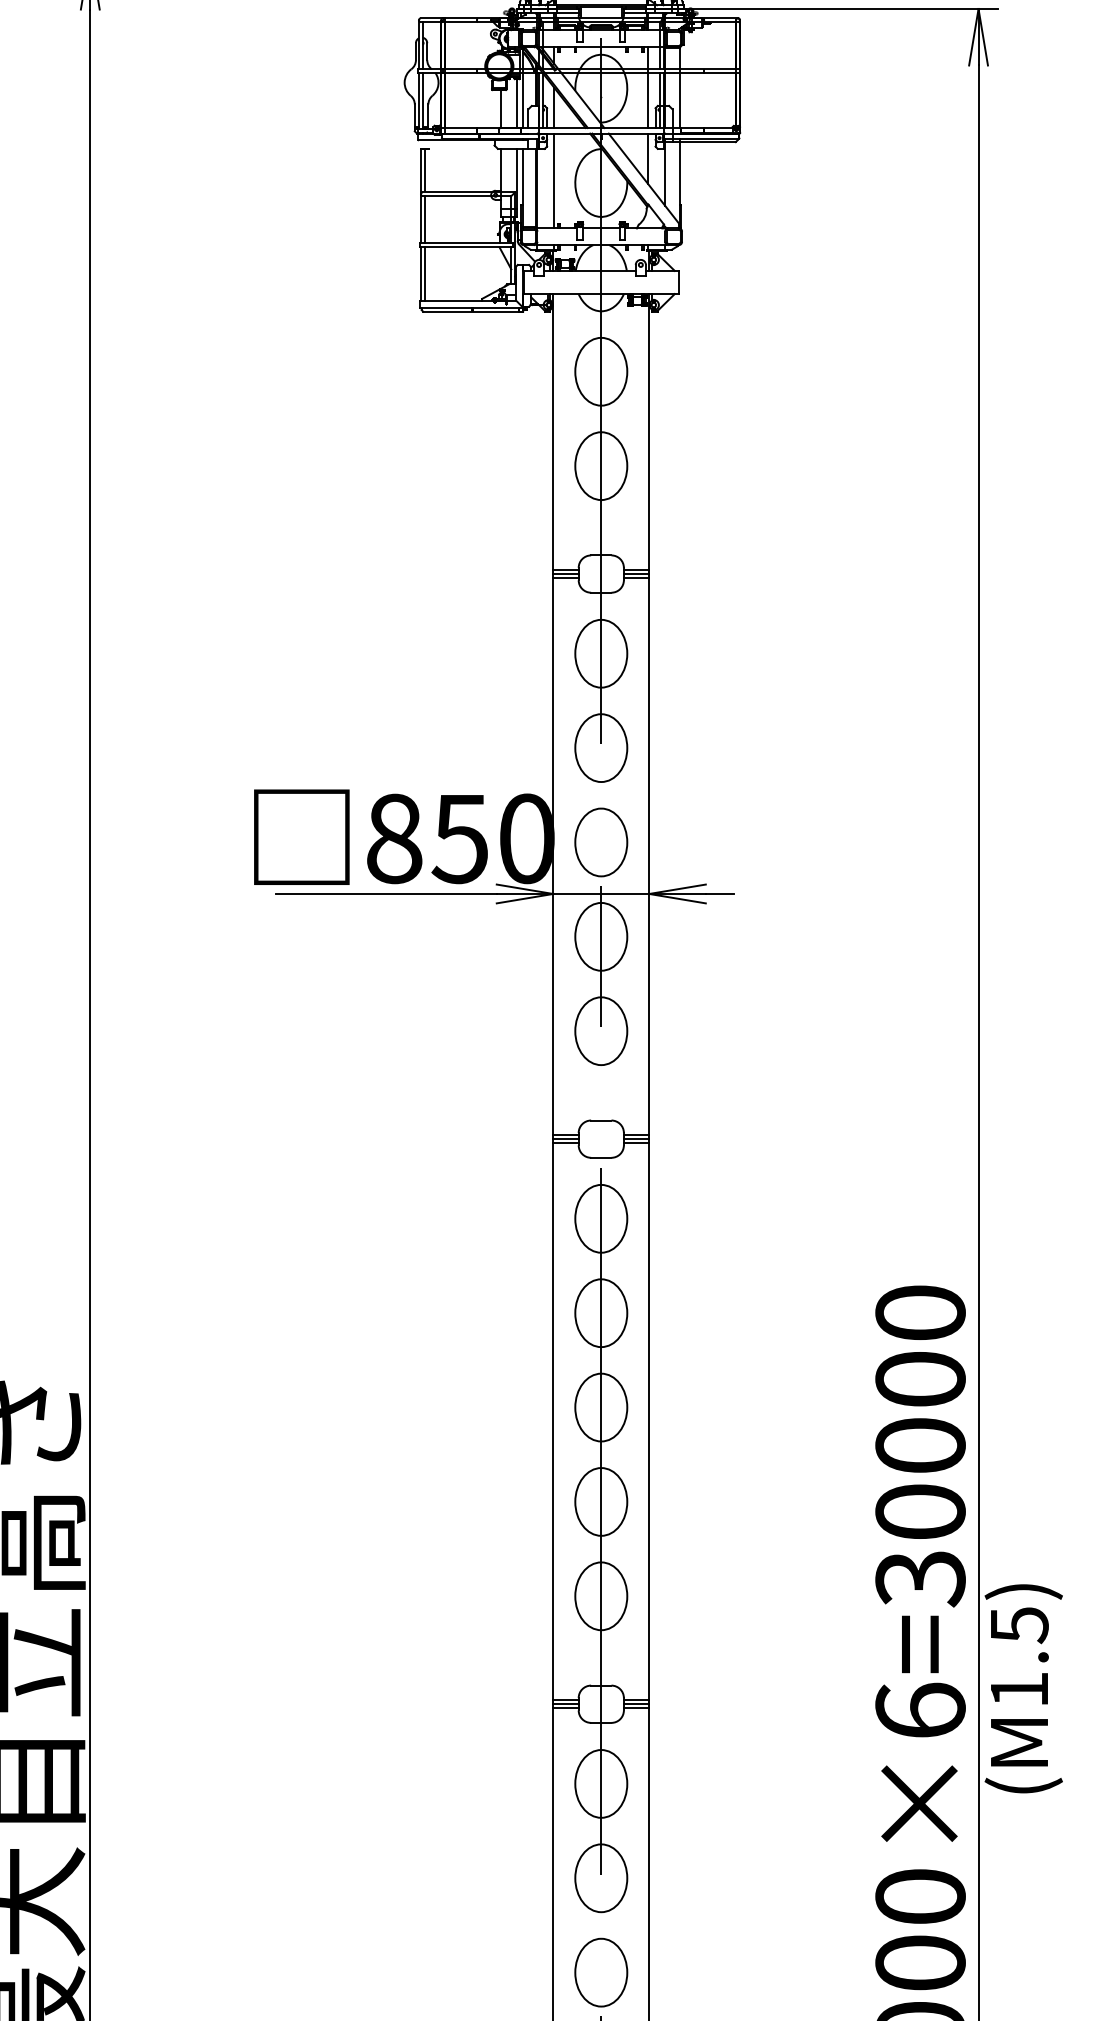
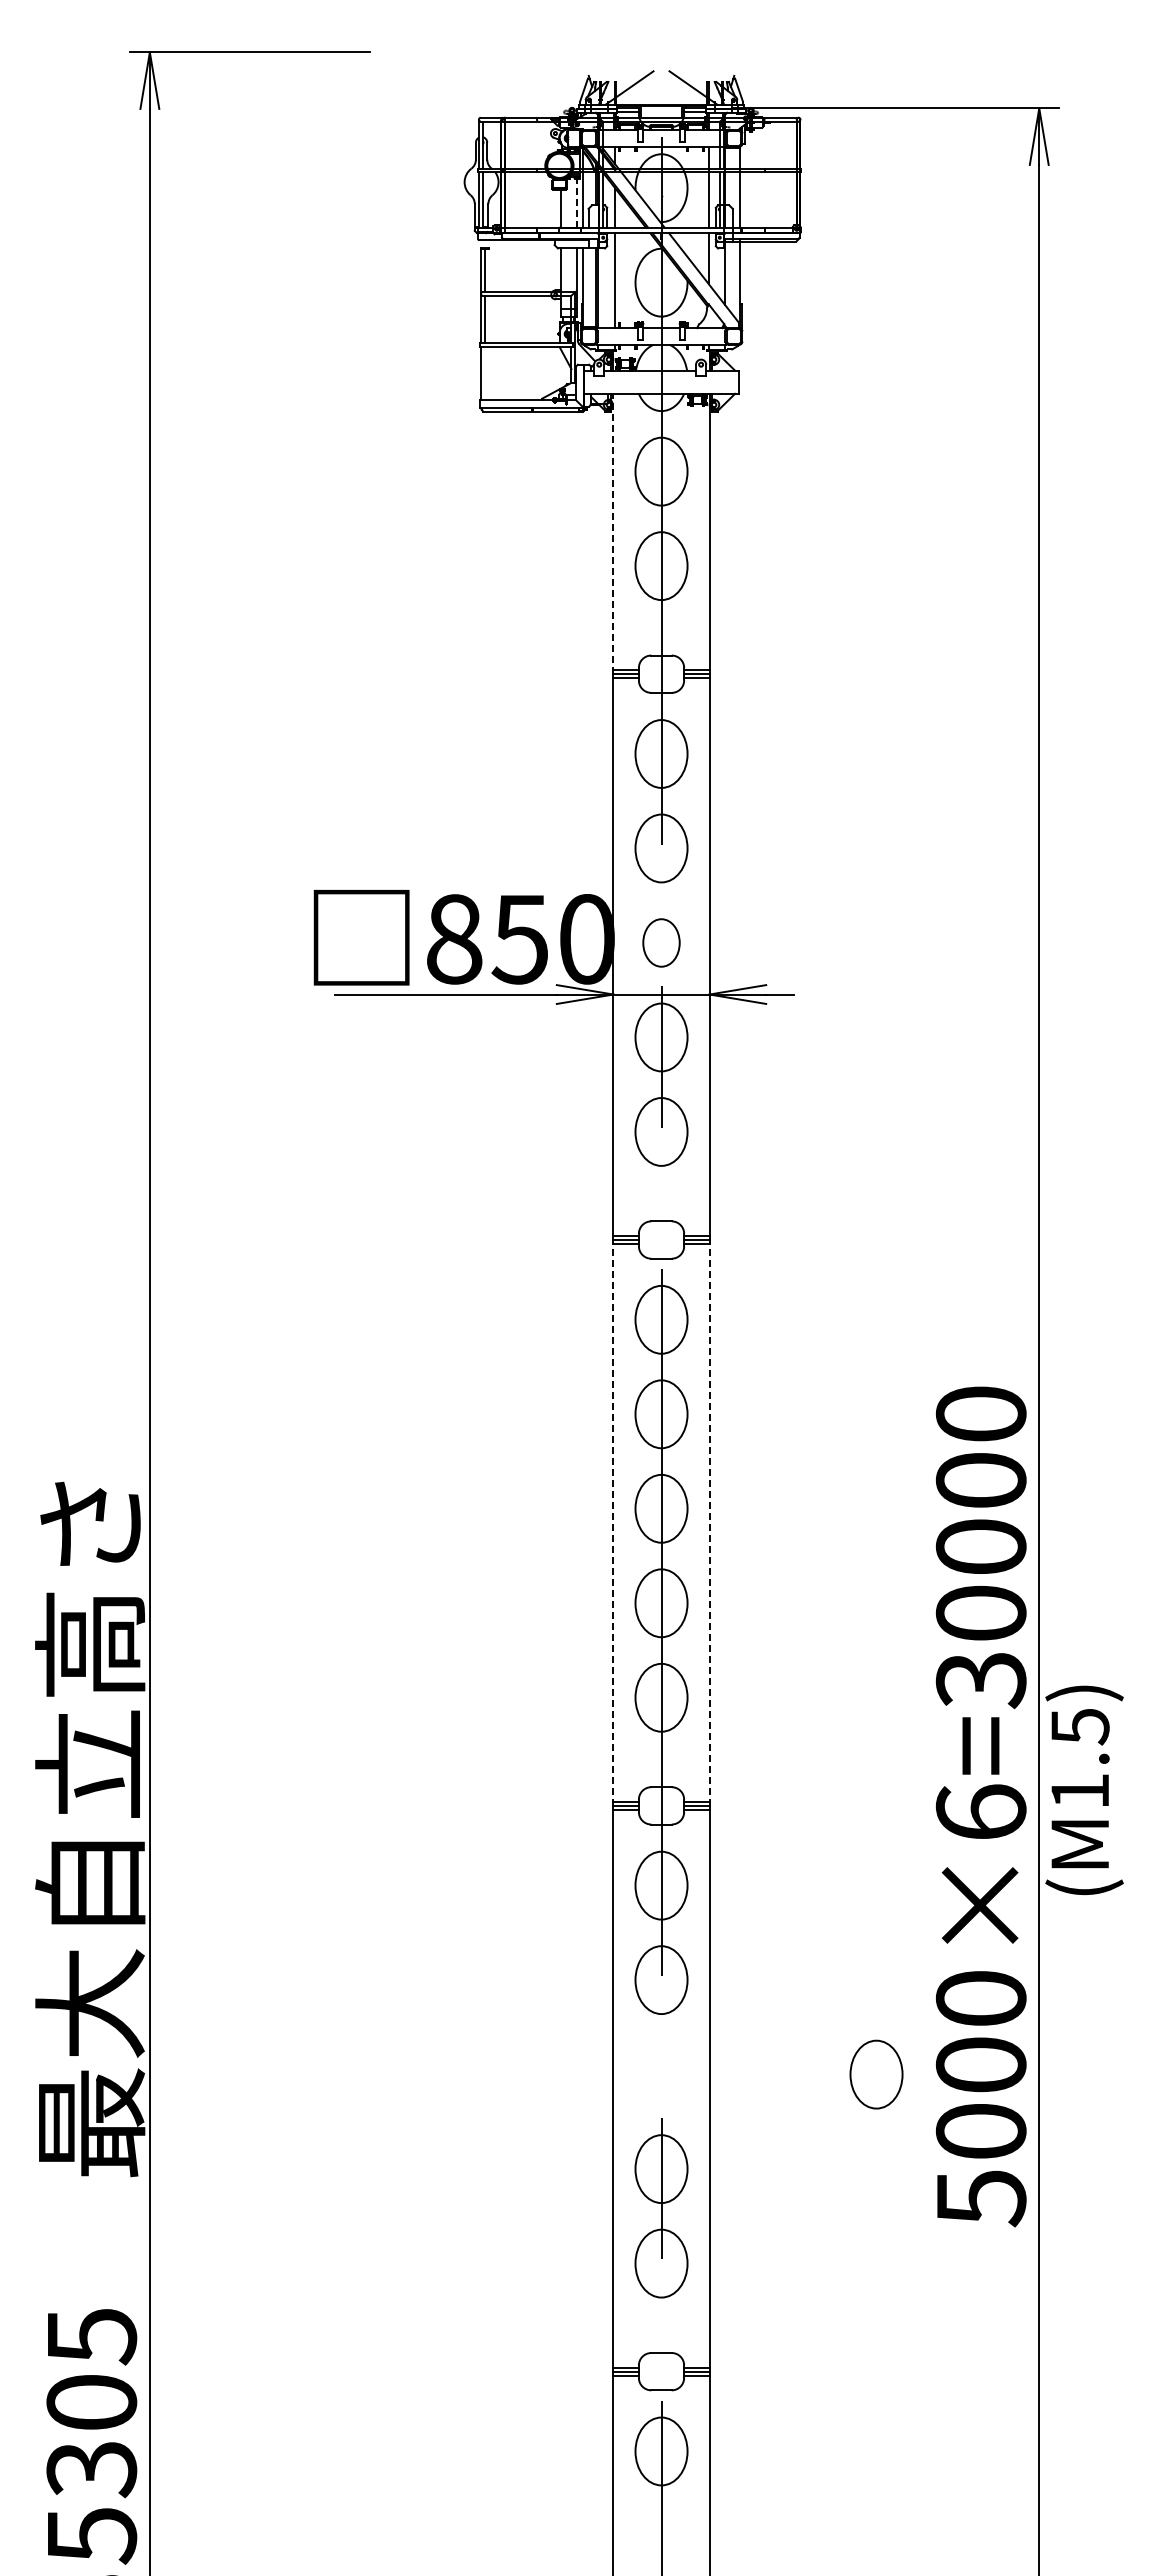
line: (516, 102) -> (576, 202), solid -> dashed
line: (424, 273) -> (484, 373), removed
line: (553, 433) -> (613, 533), solid -> dashed
part: (601, 842) -> (661, 942), size x0.7
line: (553, 1421) -> (613, 1522), solid -> dashed
line: (649, 1421) -> (709, 1522), solid -> dashed
part: (601, 1972) -> (876, 2074), moved

